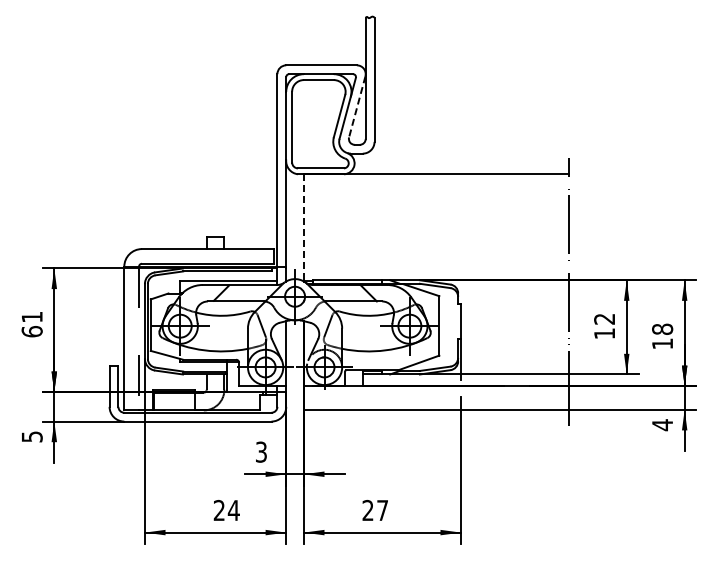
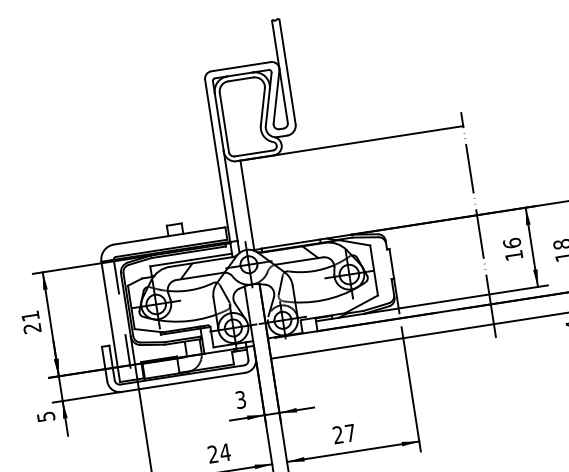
line: (357, 106) -> (276, 96), dashed -> solid
line: (303, 227) -> (247, 205), dashed -> solid
text: (604, 318) -> (512, 242), 12 -> 16
text: (31, 331) -> (31, 328), 61 -> 21

